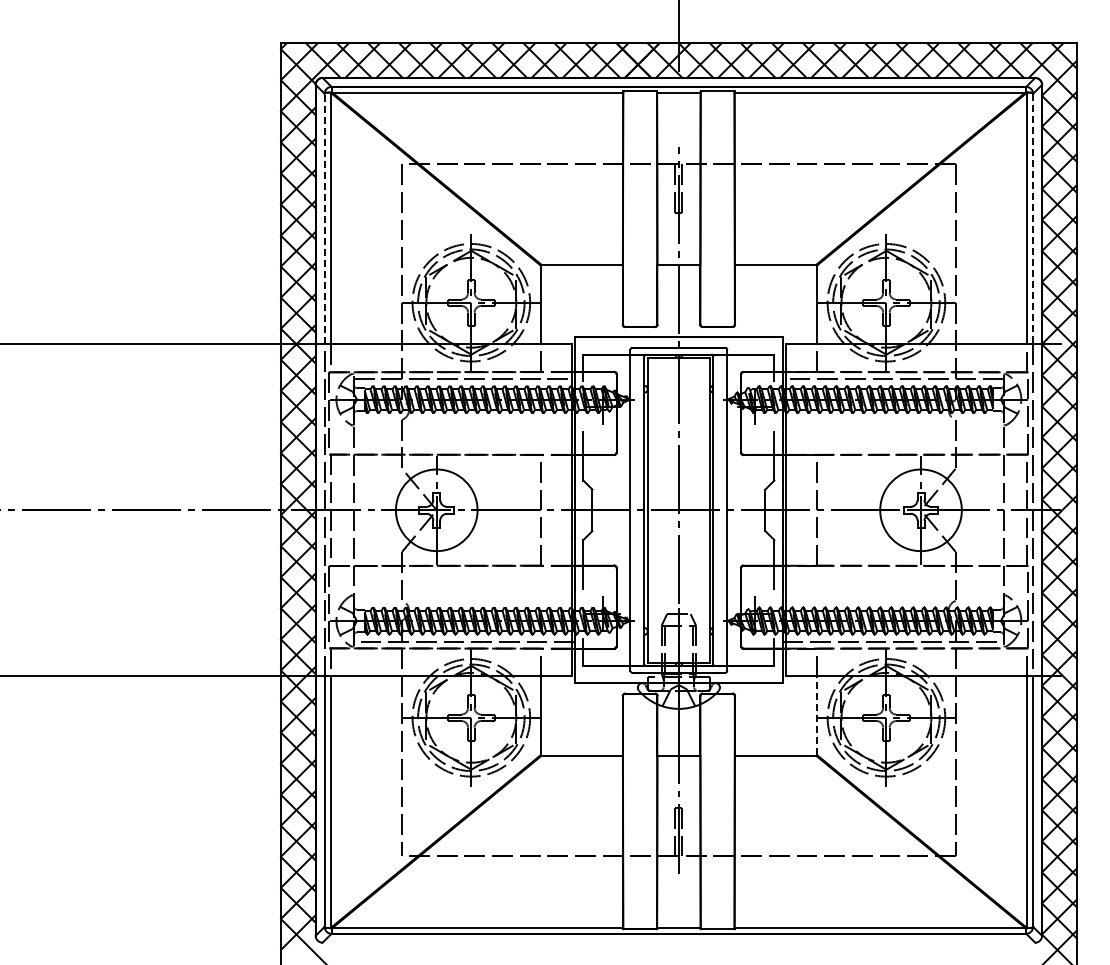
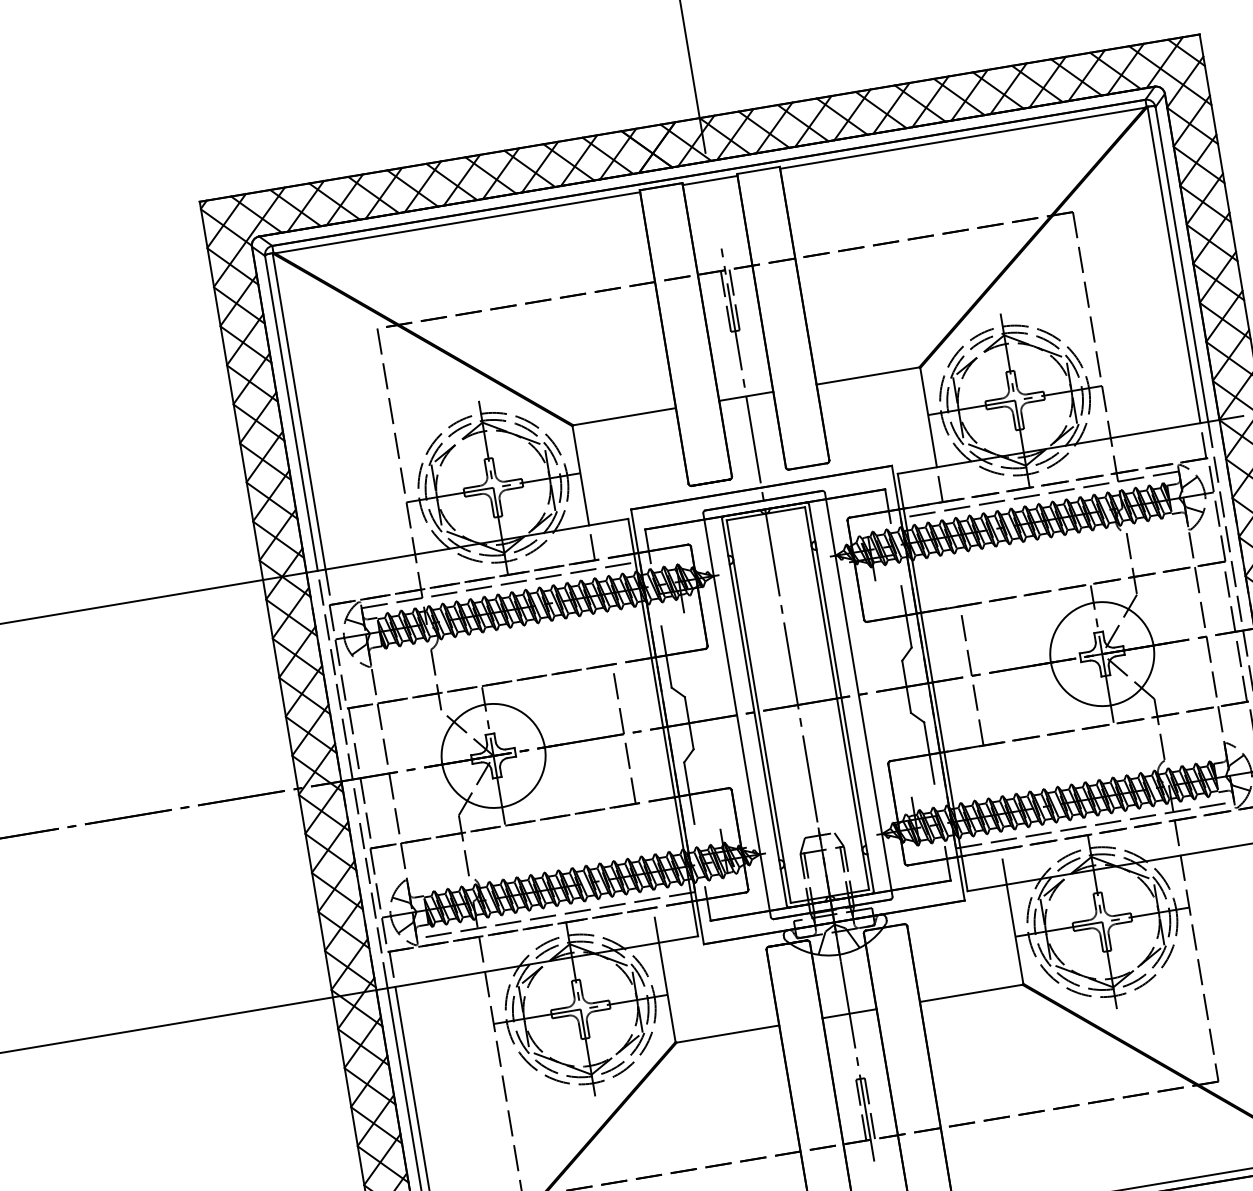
line: (324, 218) -> (291, 412), dashed -> solid
line: (1033, 219) -> (1182, 264), dashed -> solid
line: (817, 715) -> (1015, 933), dashed -> solid

